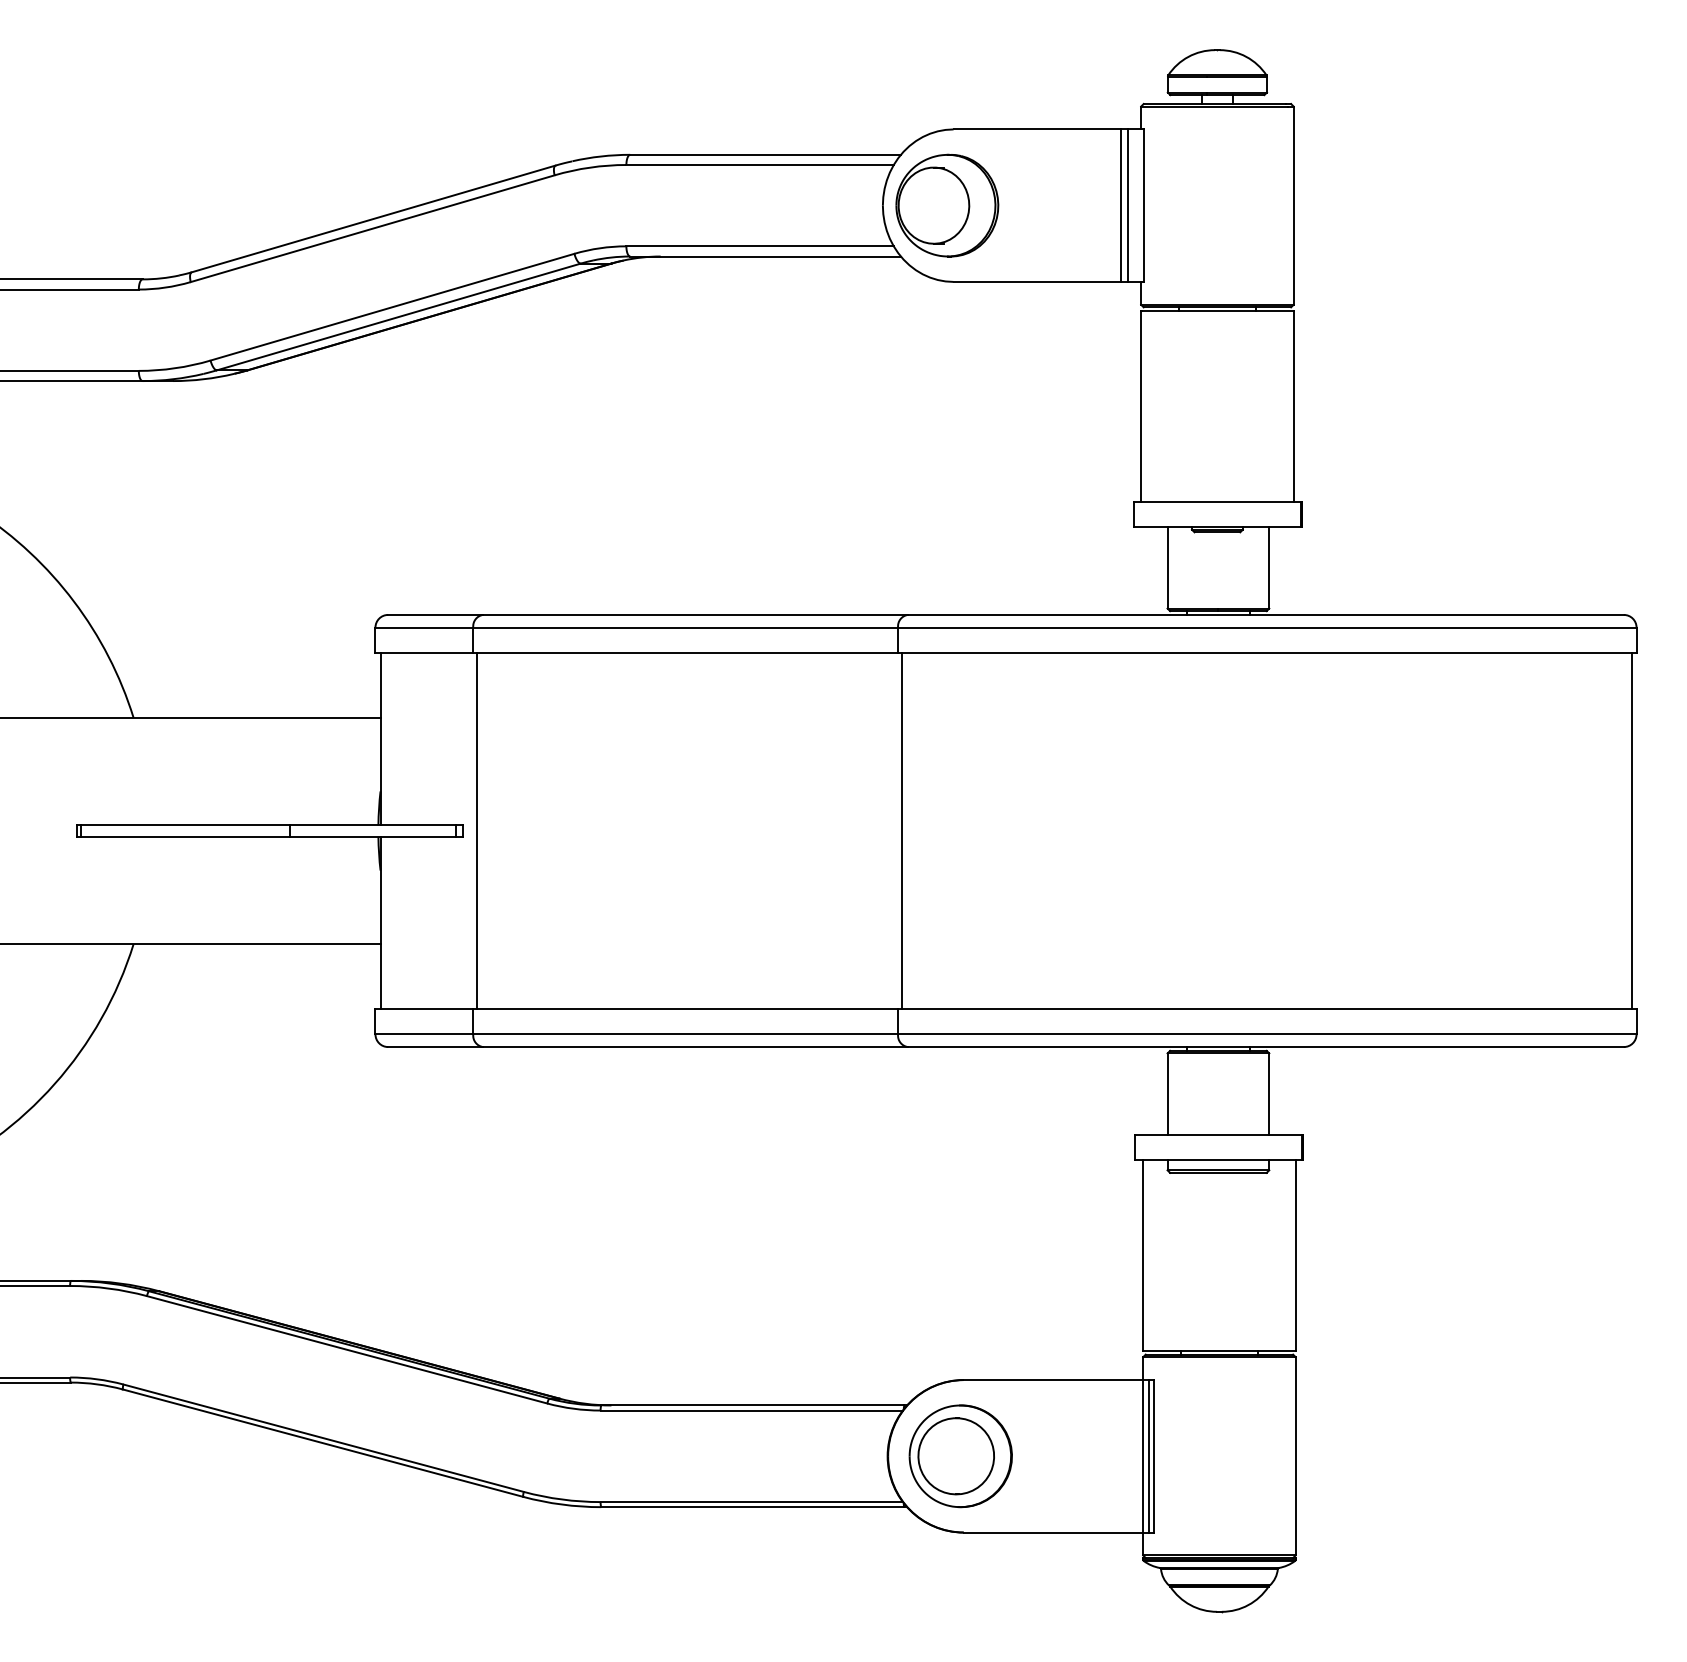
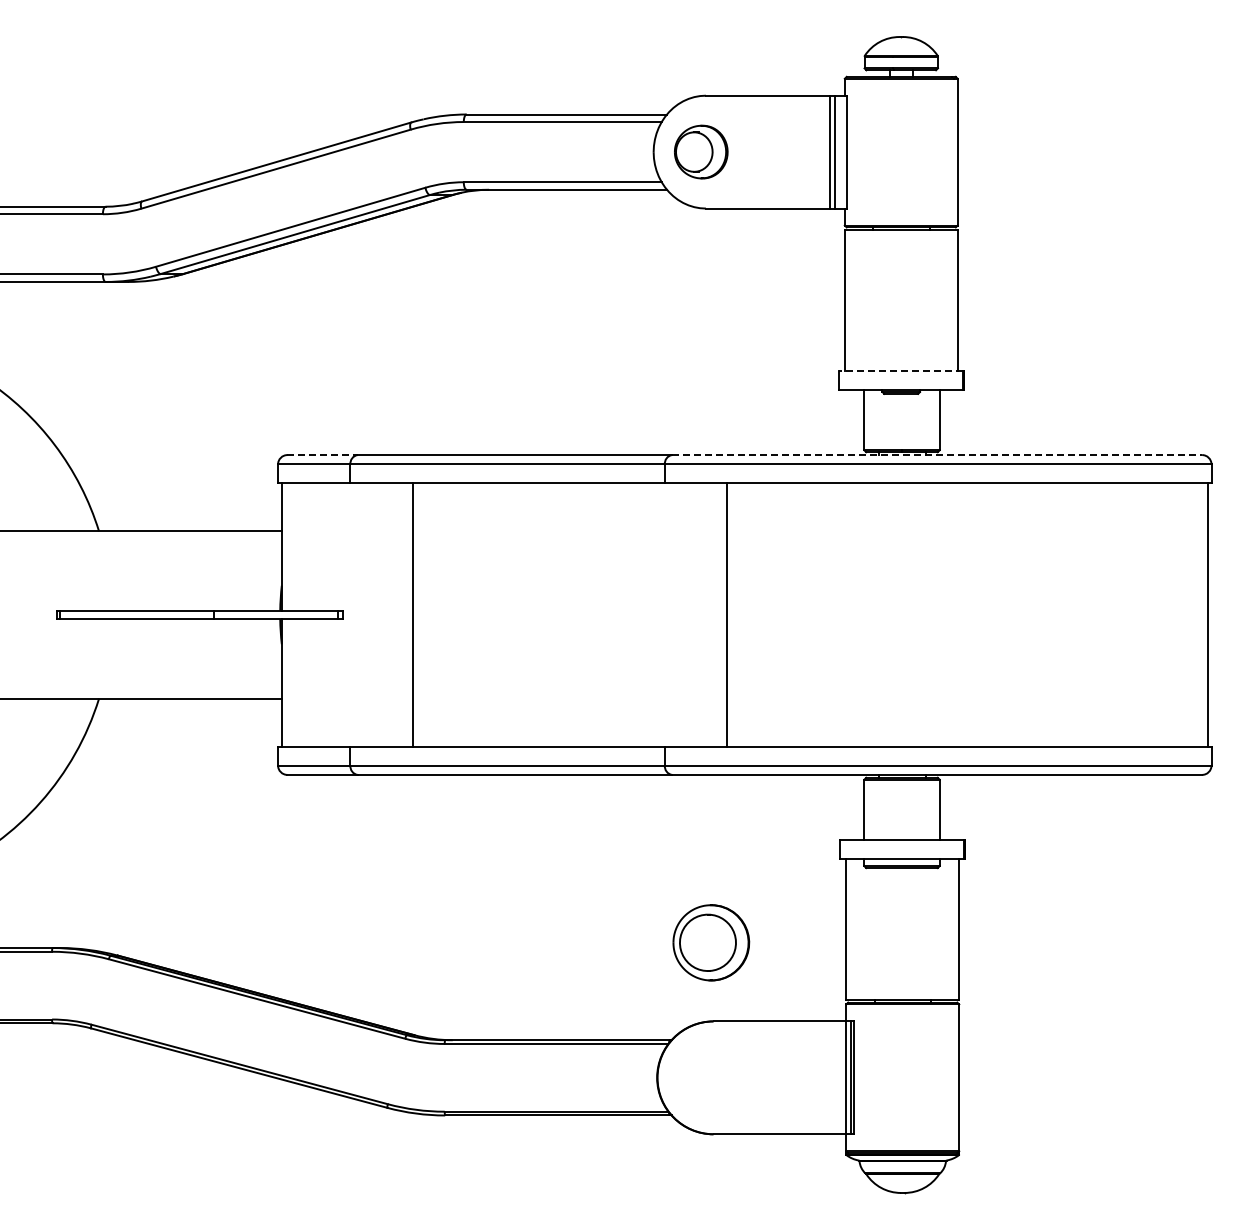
part: (946, 204) -> (700, 151), size x0.7
line: (1216, 502) -> (900, 371), solid -> dashed
line: (436, 615) -> (323, 455), solid -> dashed
line: (1266, 615) -> (937, 455), solid -> dashed
line: (477, 830) -> (413, 614), moved
line: (901, 830) -> (726, 614), moved
part: (961, 1455) -> (711, 942), moved

